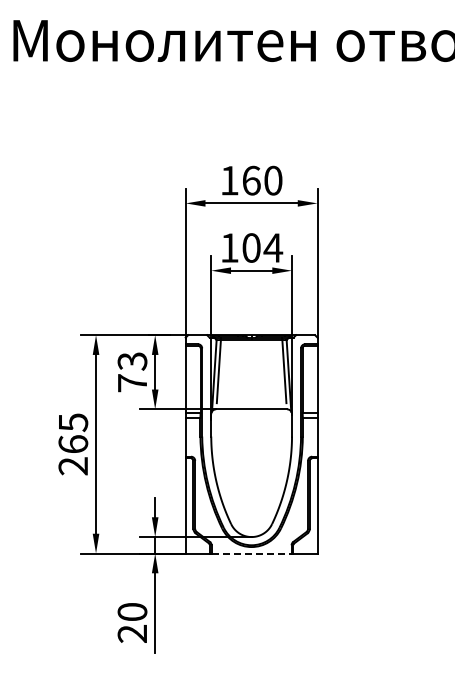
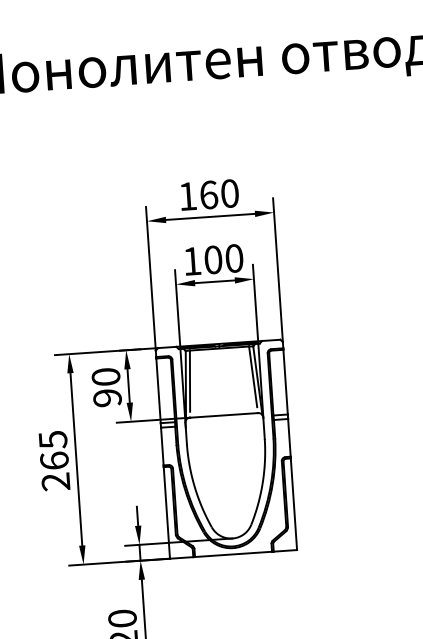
text: (273, 247) -> (234, 257), 104 -> 100
text: (132, 372) -> (106, 387), 73 -> 90
line: (251, 553) -> (233, 554), dashed -> solid

